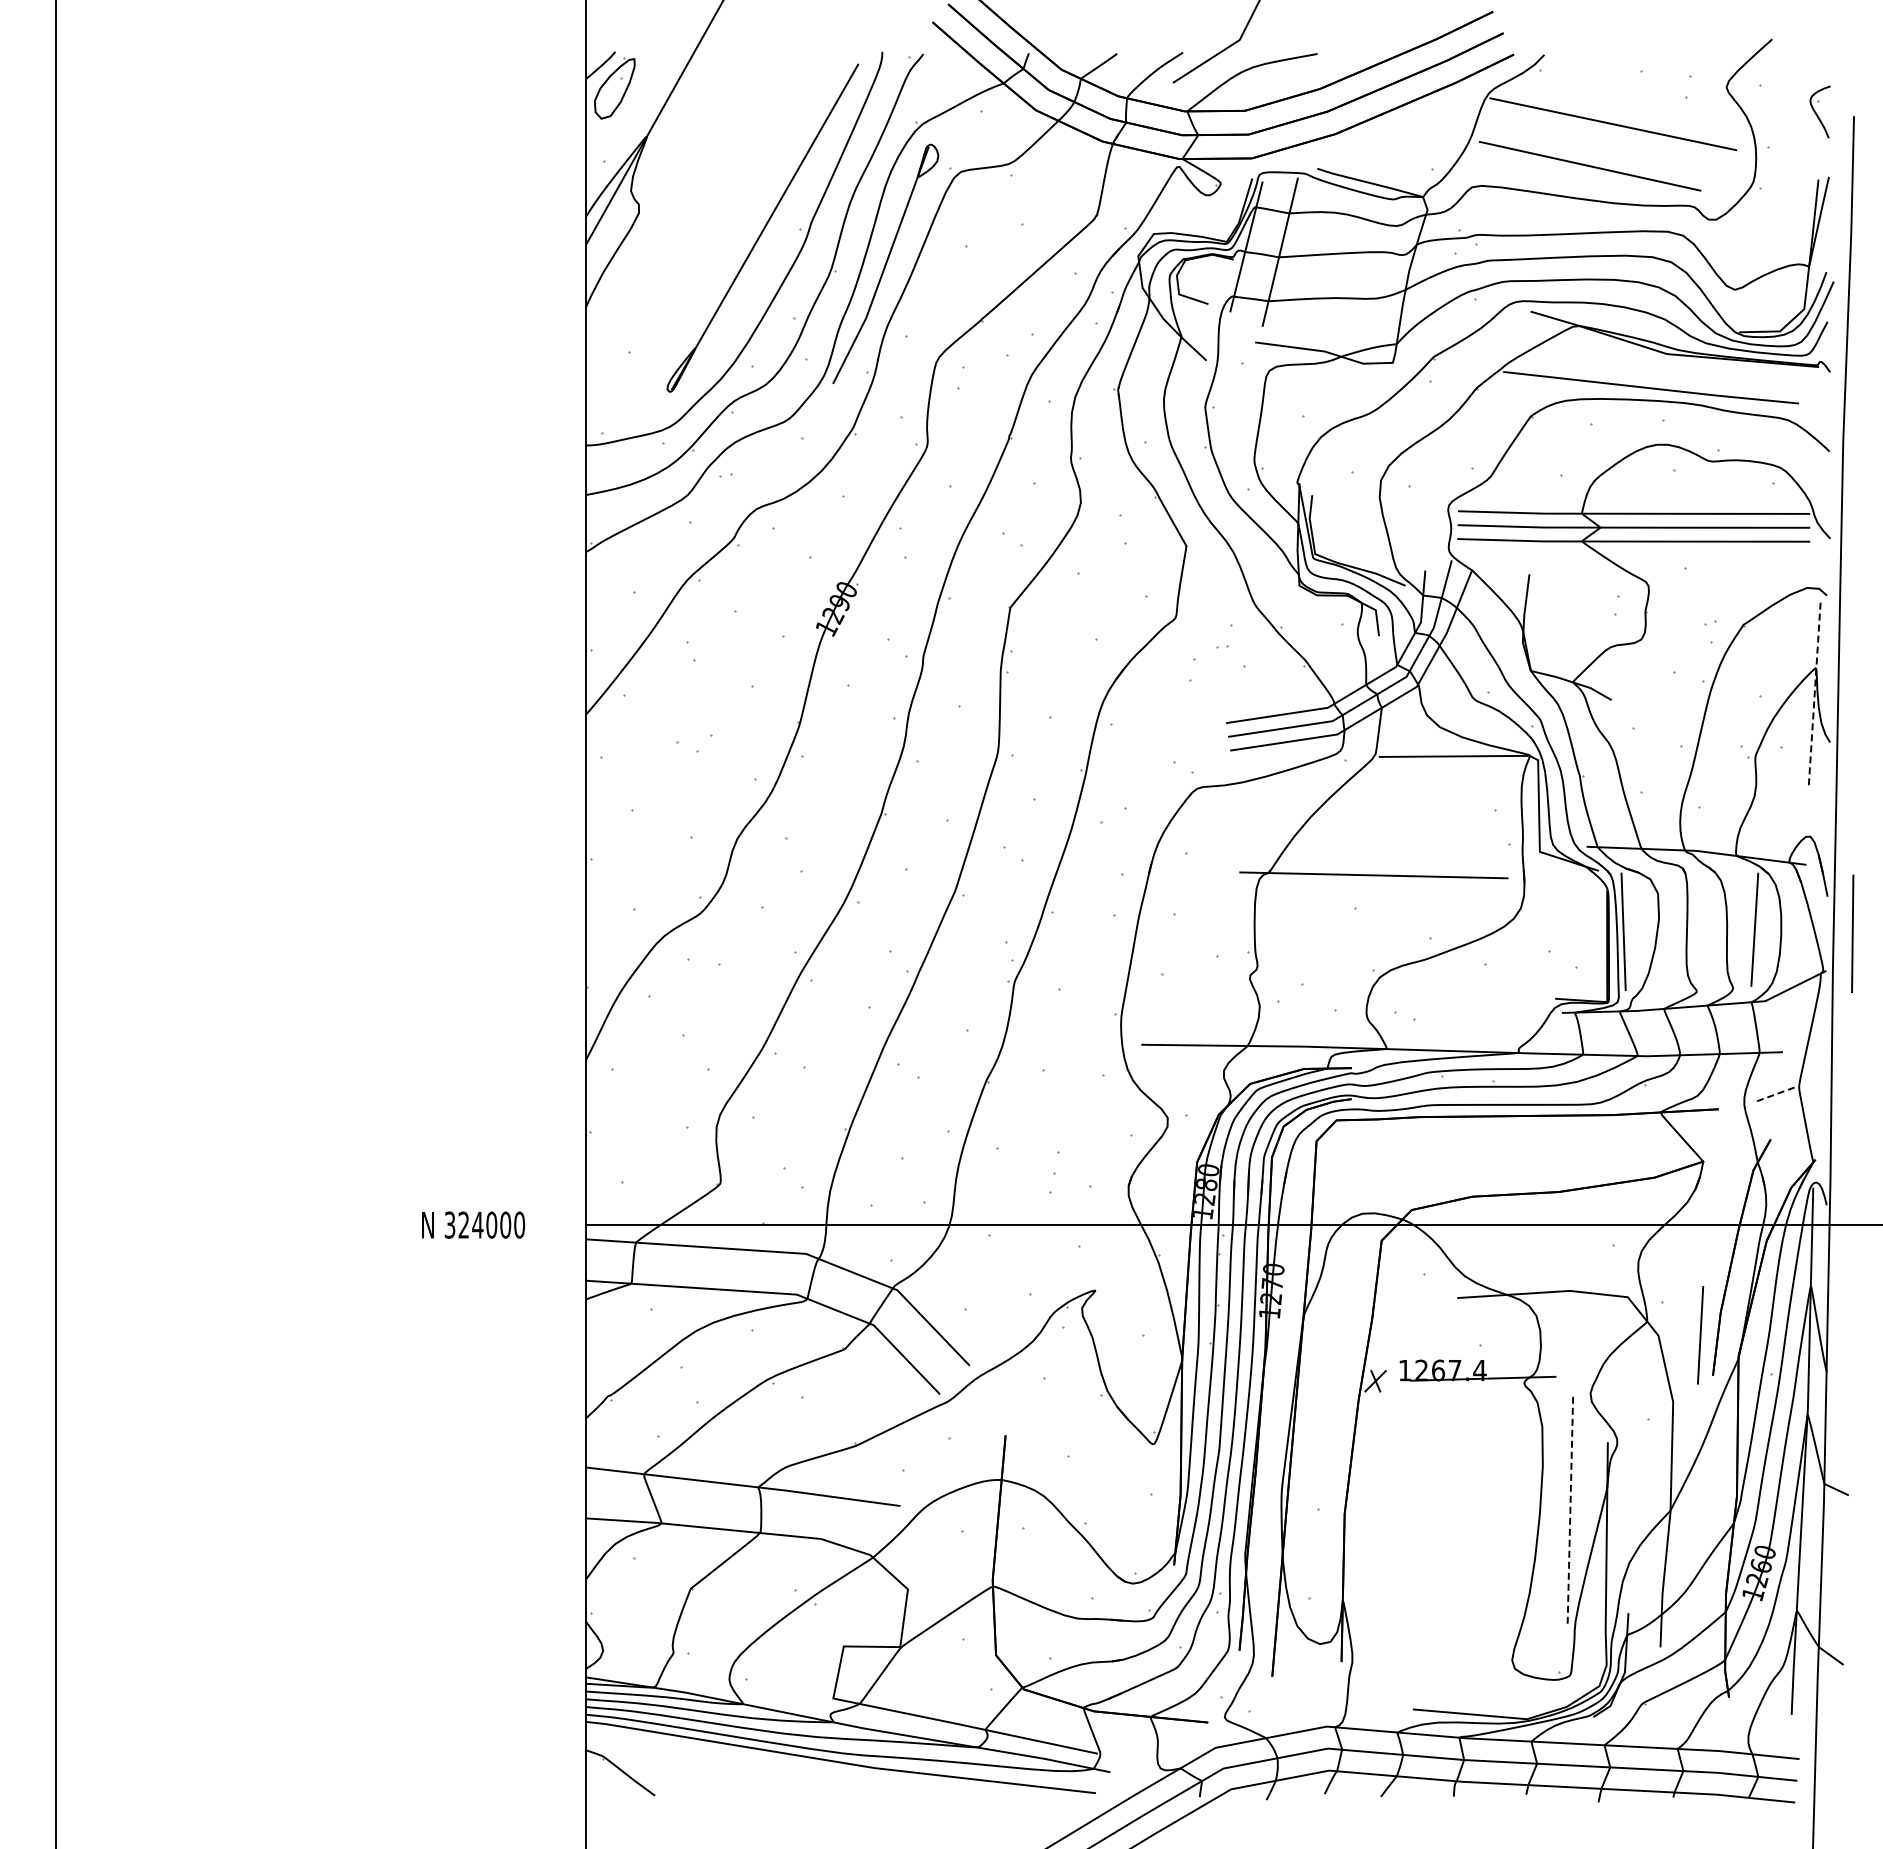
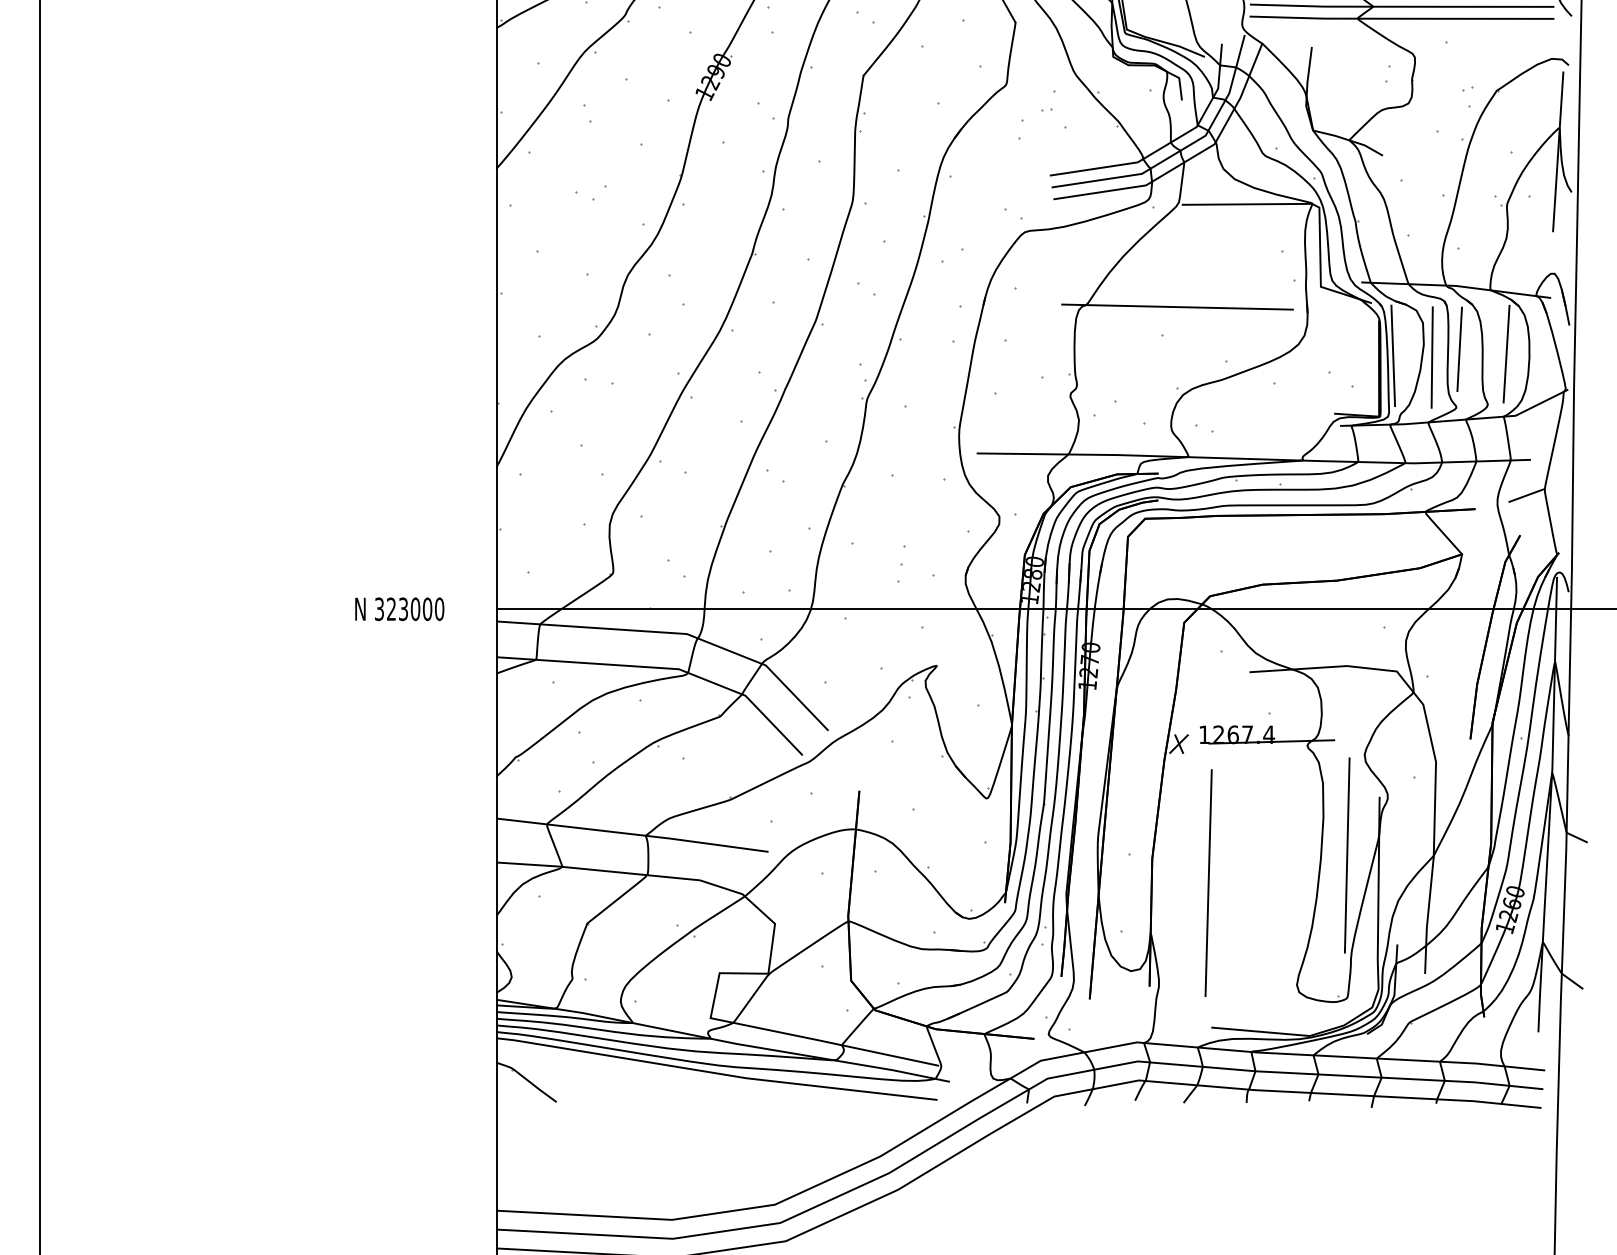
line: (1814, 696) -> (1558, 152), dashed -> solid
line: (1852, 933) -> (1432, 357), moved
line: (1777, 1093) -> (1526, 495), dashed -> solid
text: (477, 1224) -> (403, 608), 324000 -> 323000
line: (1700, 1335) -> (1459, 349), moved
line: (1570, 1510) -> (1347, 855), dashed -> solid
line: (1409, 1541) -> (1208, 882), added

